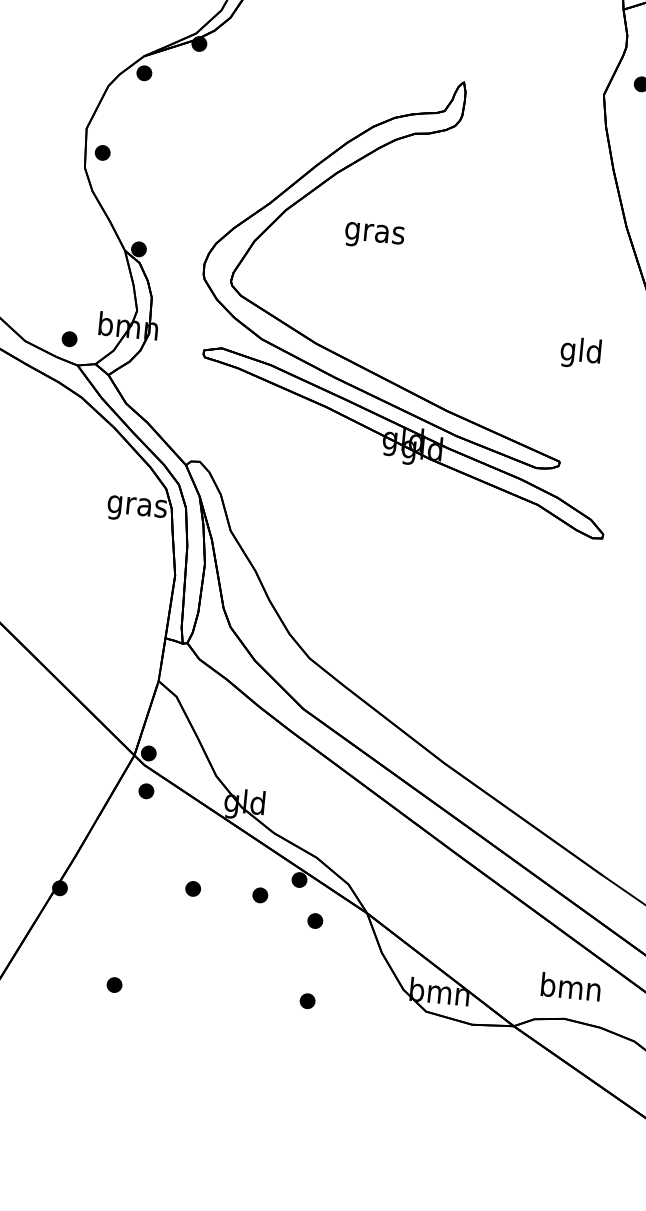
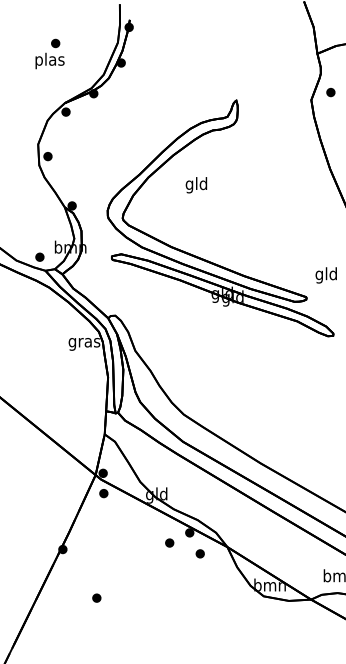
text: (374, 233) -> (196, 185), gras -> gld
text: (579, 353) -> (325, 275), moved
part: (192, 887) -> (133, 542), removed
part: (306, 1000) -> (199, 596), removed

